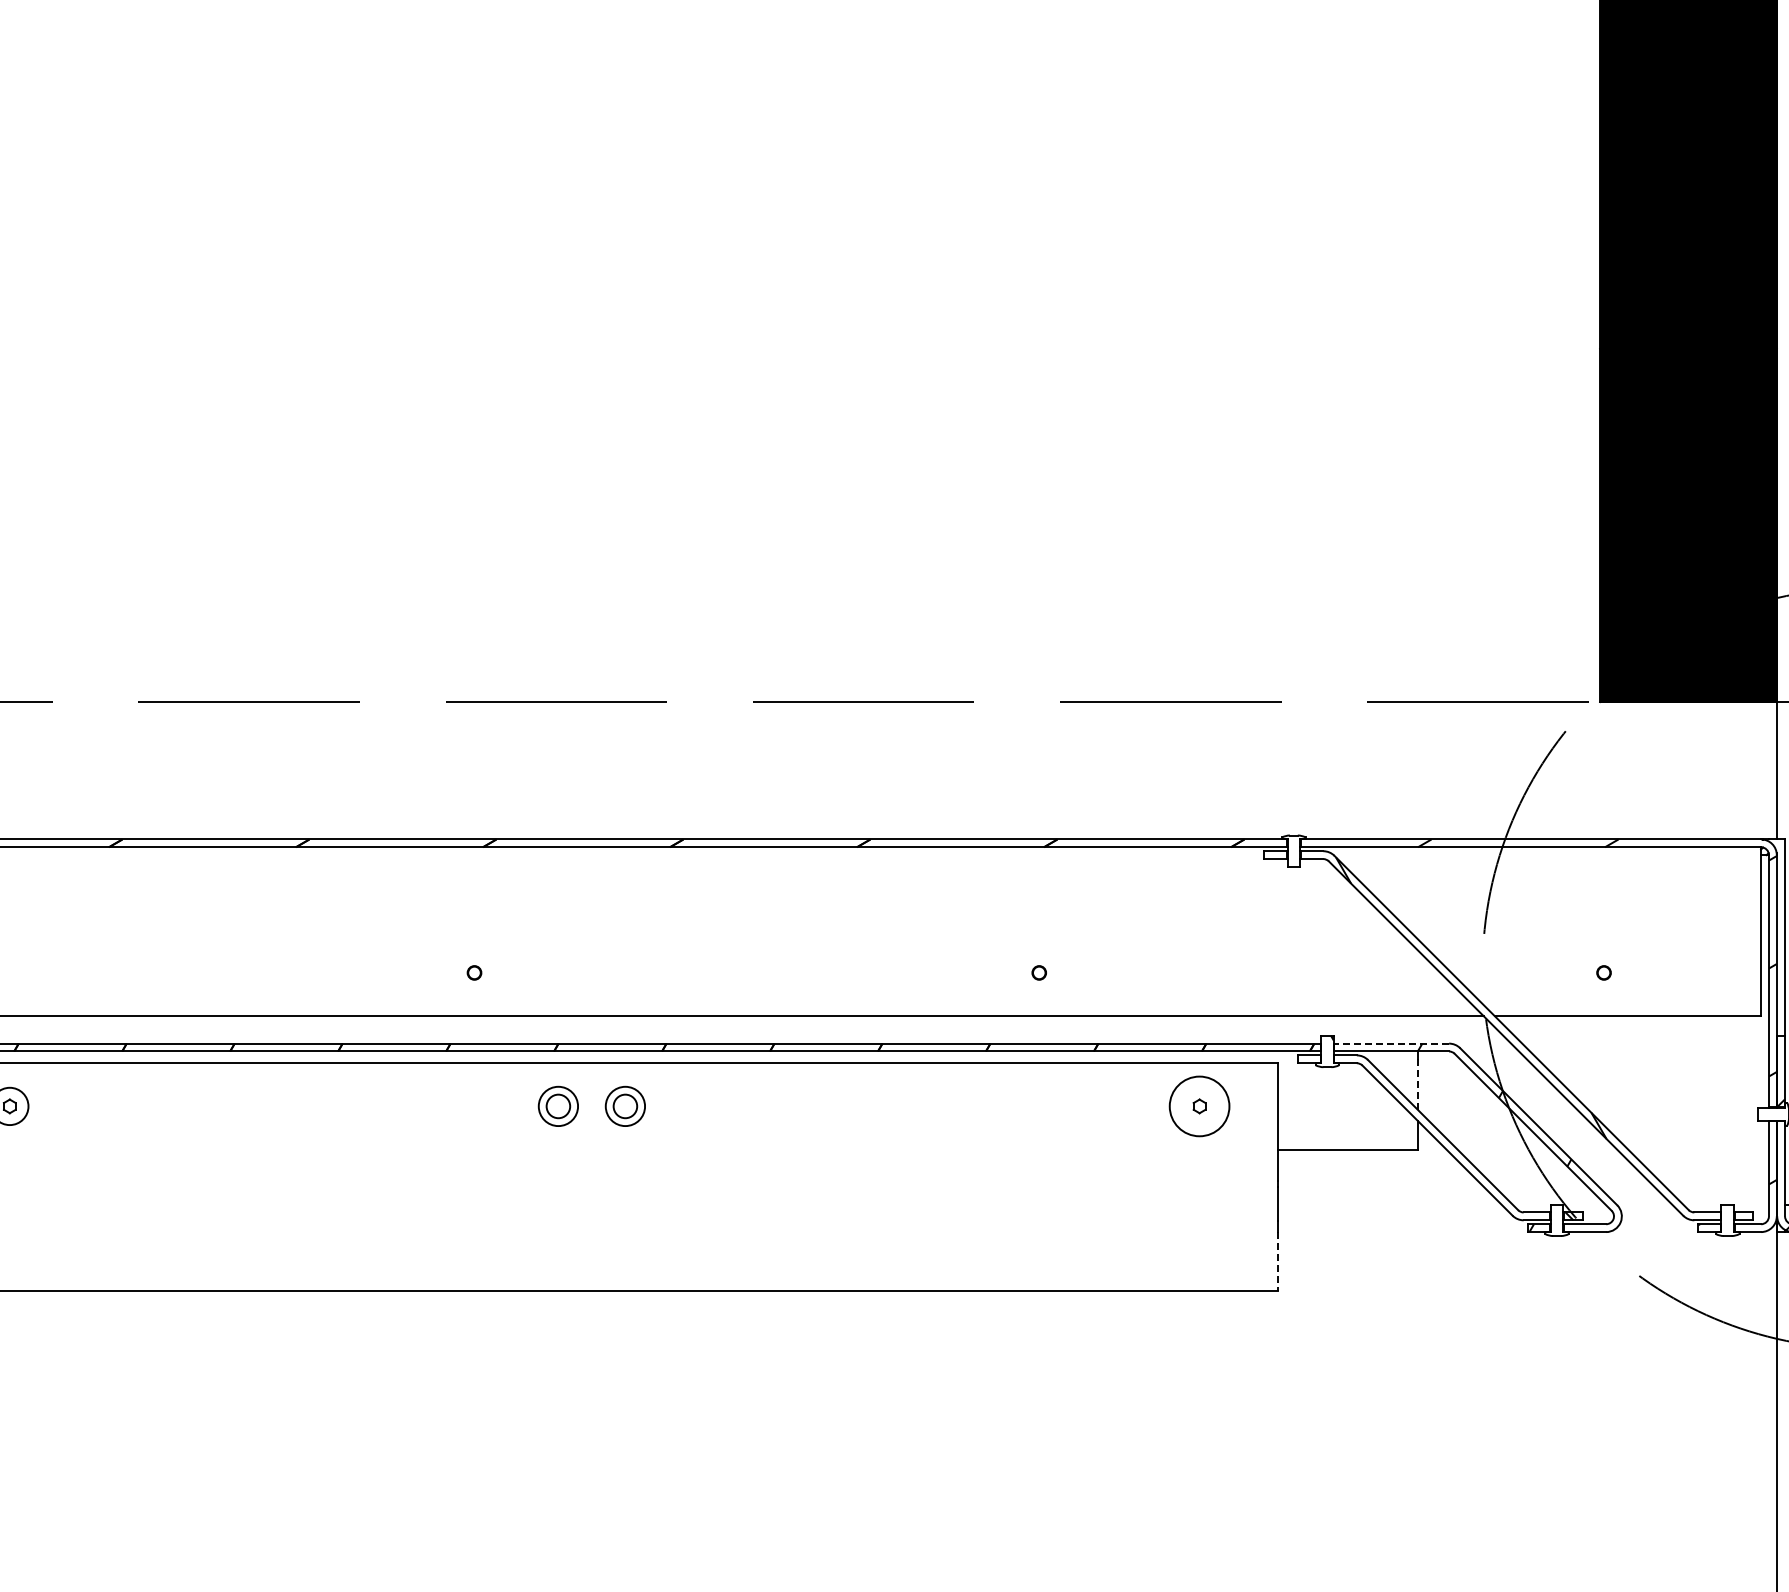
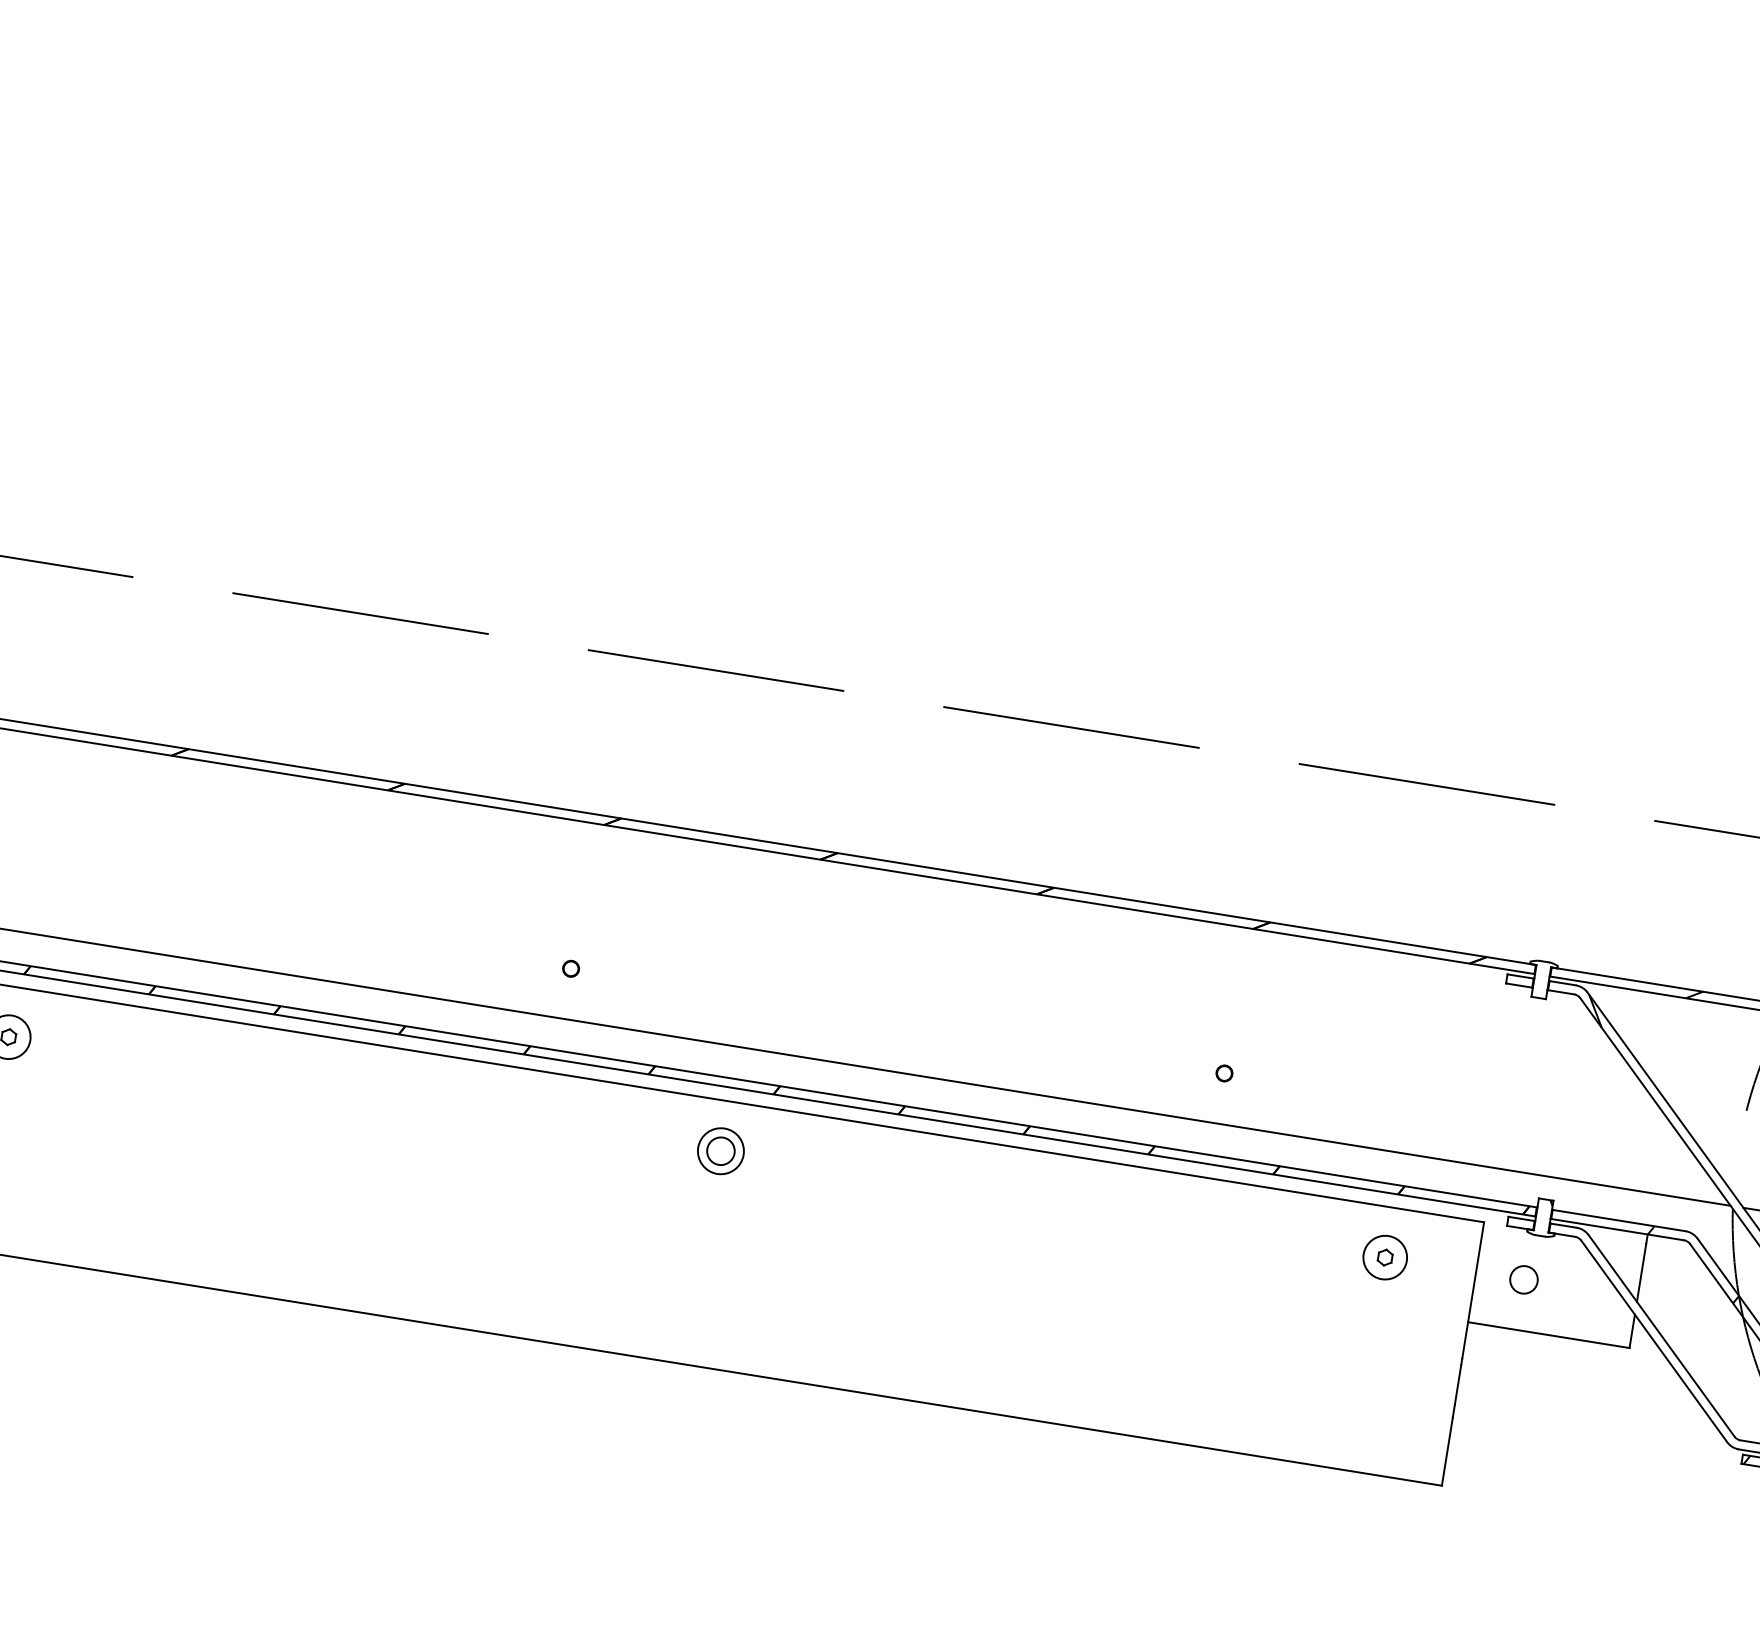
line: (1391, 1043) -> (1618, 1220), dashed -> solid
line: (1417, 1084) -> (1641, 1272), dashed -> solid
part: (557, 1105) -> (642, 1137), removed
circle: (1199, 1106) -> (1385, 1257), size x0.62
circle: (1319, 1106) -> (1523, 1279), added
line: (1278, 1262) -> (1447, 1452), dashed -> solid

